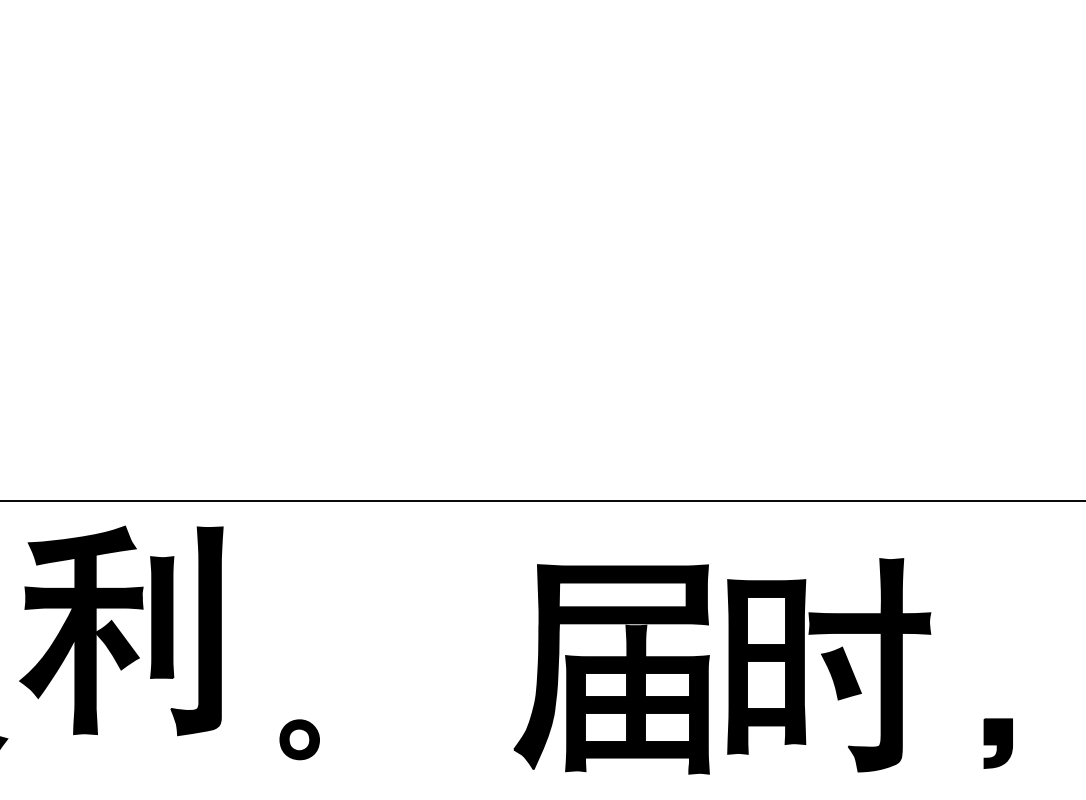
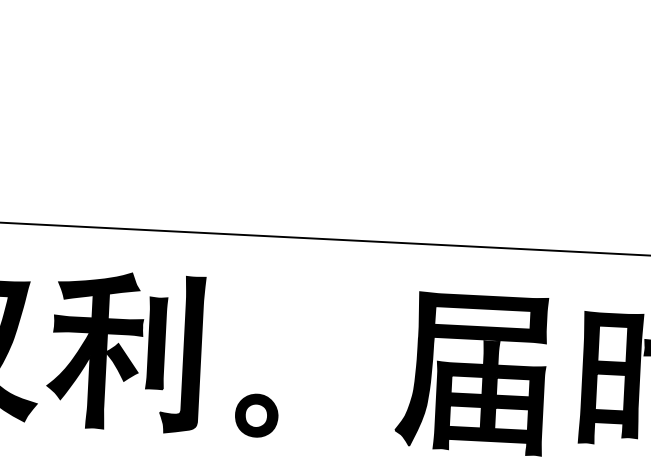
part: (121, 630) -> (125, 351), moved
part: (611, 669) -> (471, 373), moved
part: (299, 739) -> (256, 415), size x1.43

